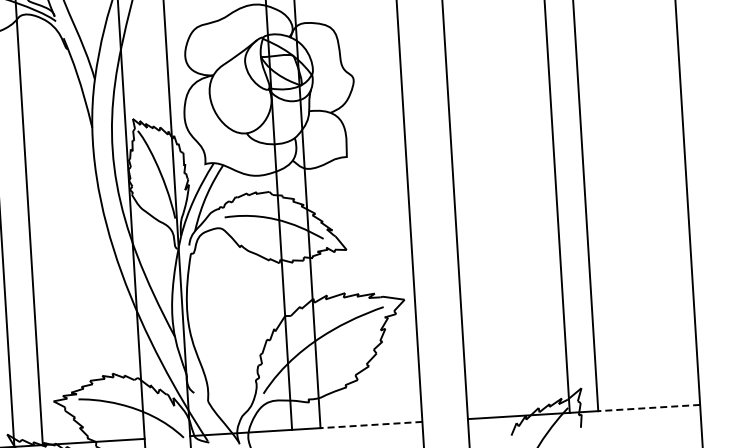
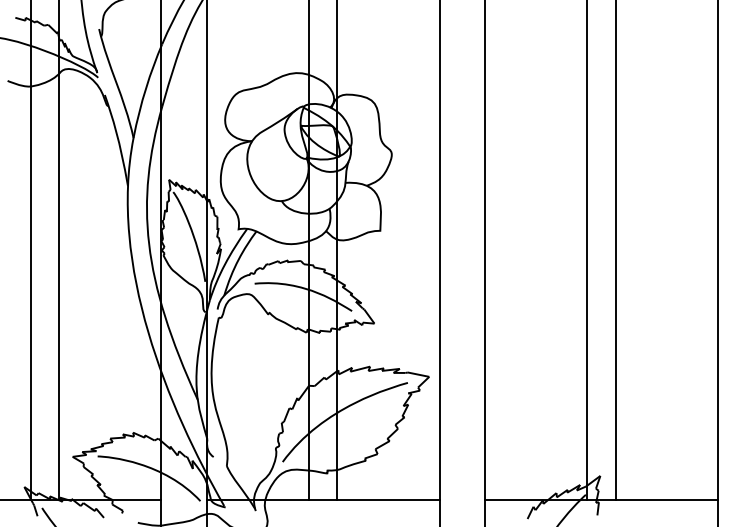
line: (648, 407) -> (666, 499), dashed -> solid
line: (371, 424) -> (388, 499), dashed -> solid

